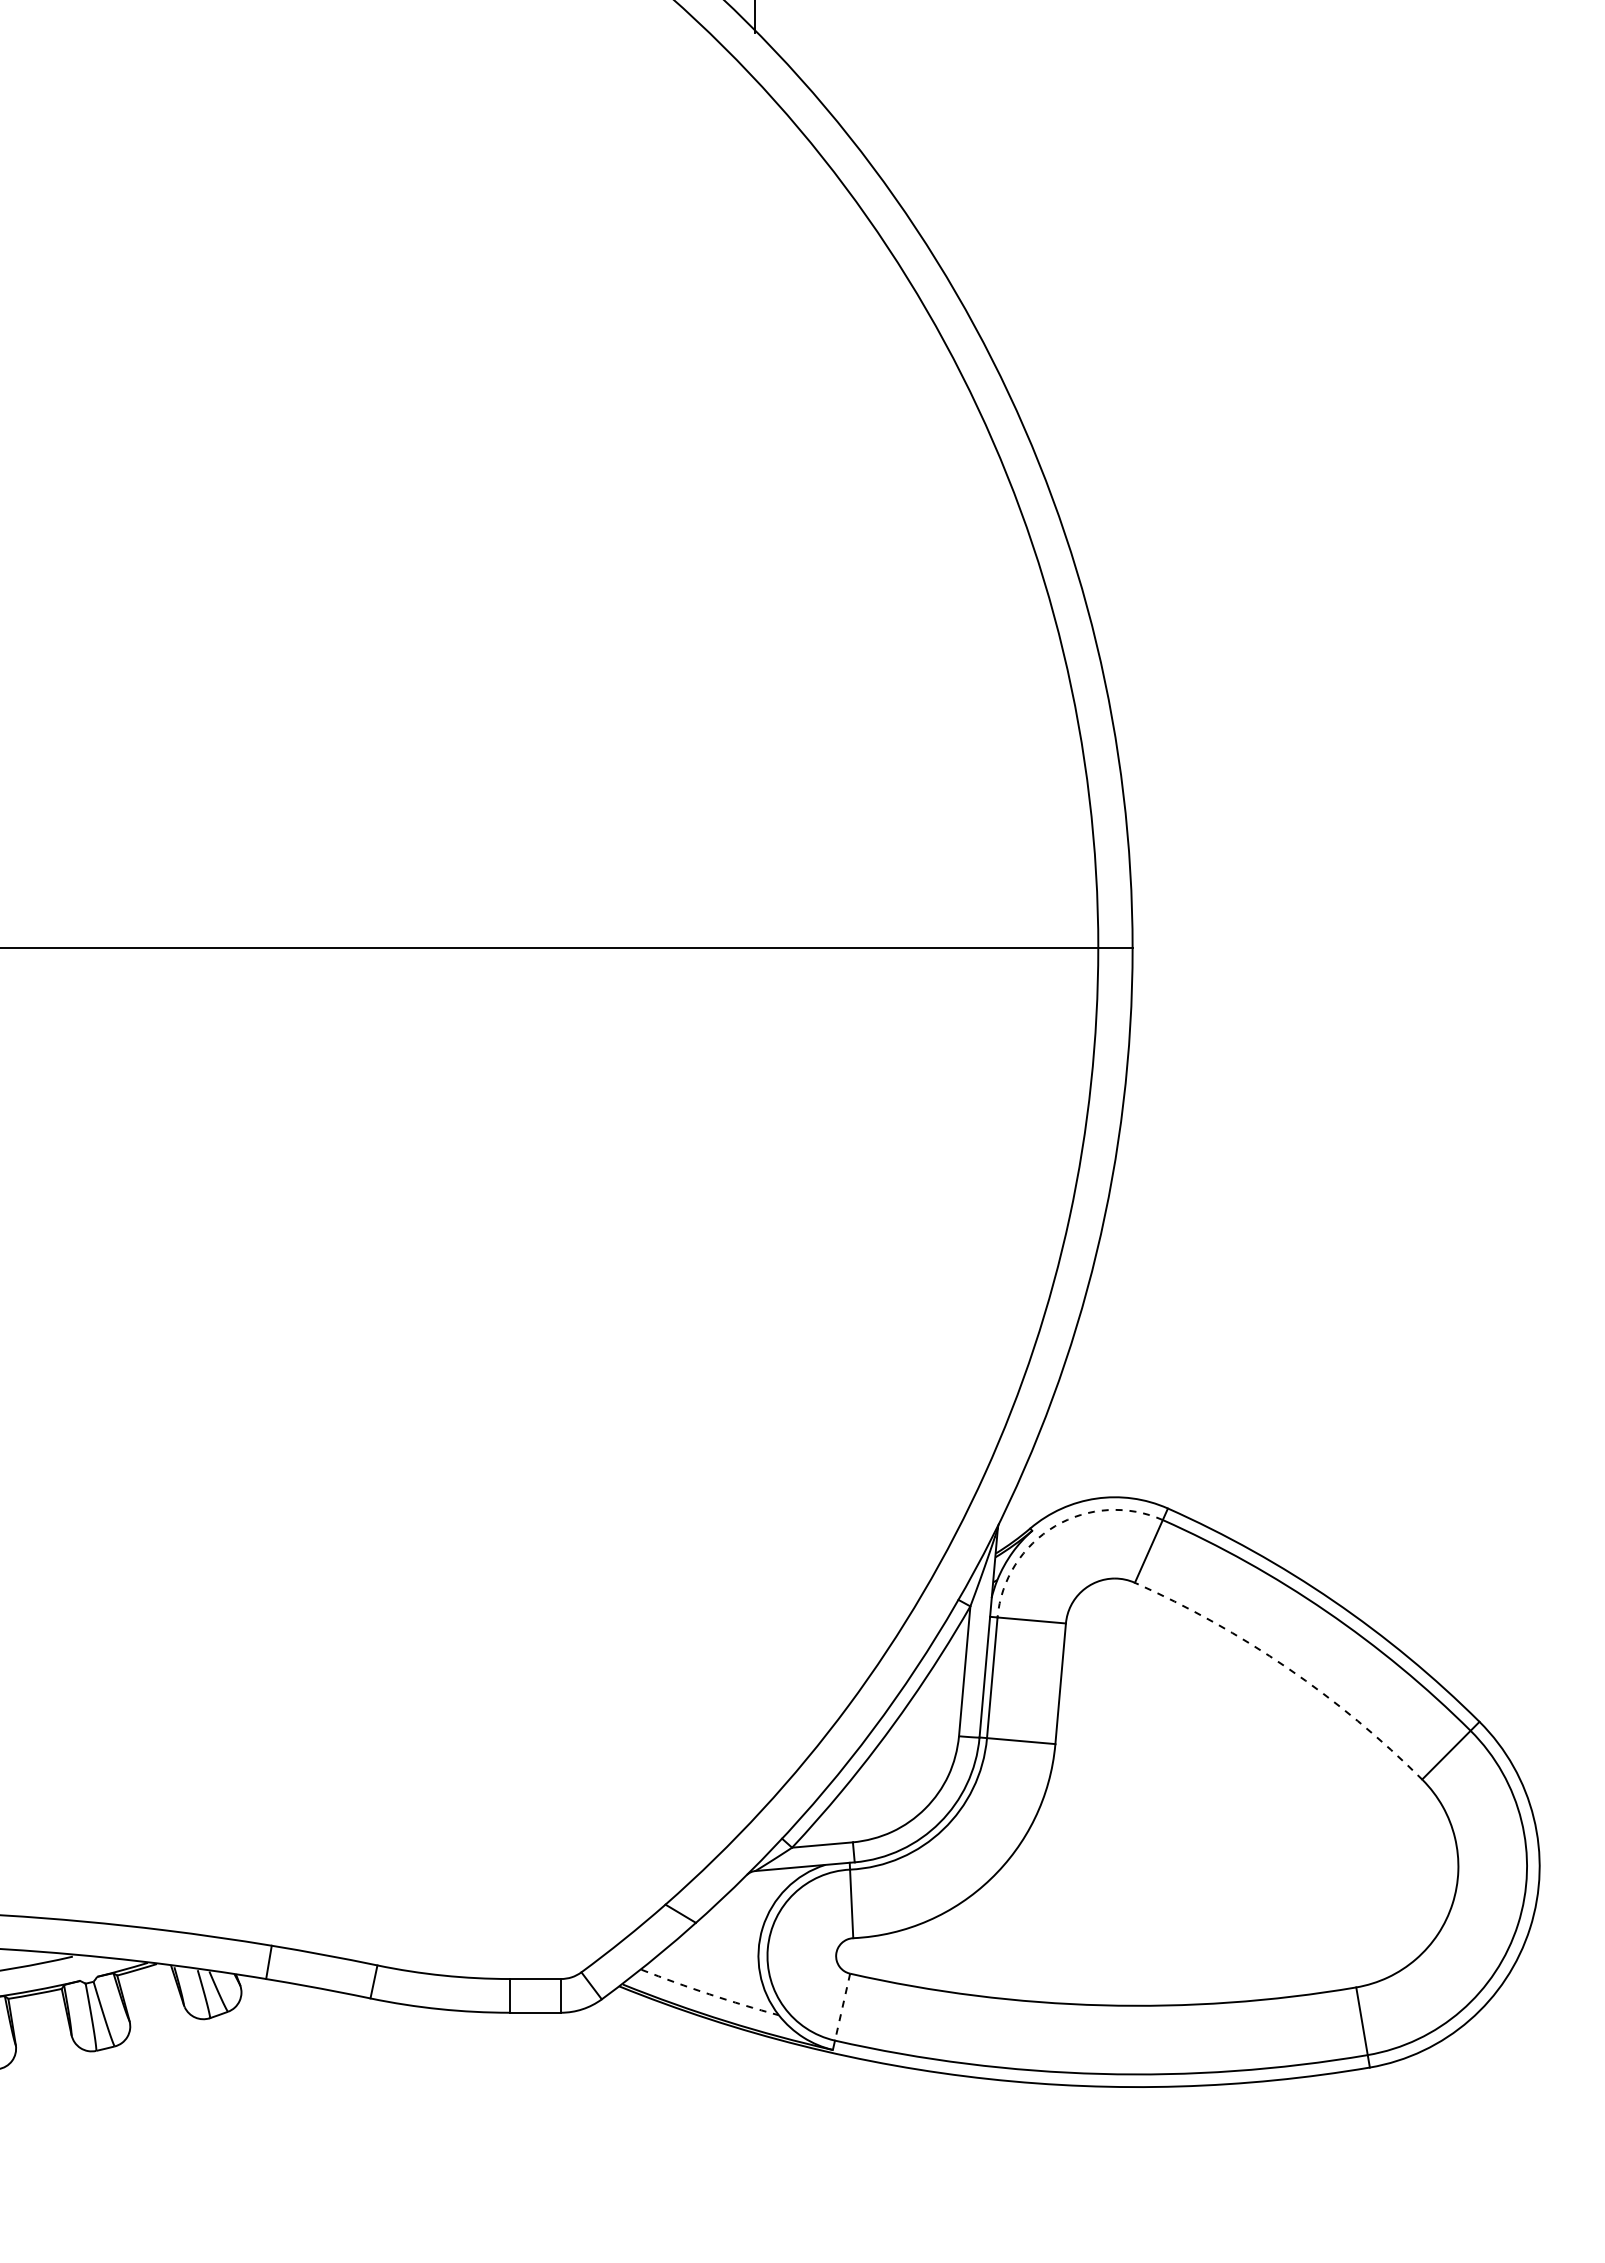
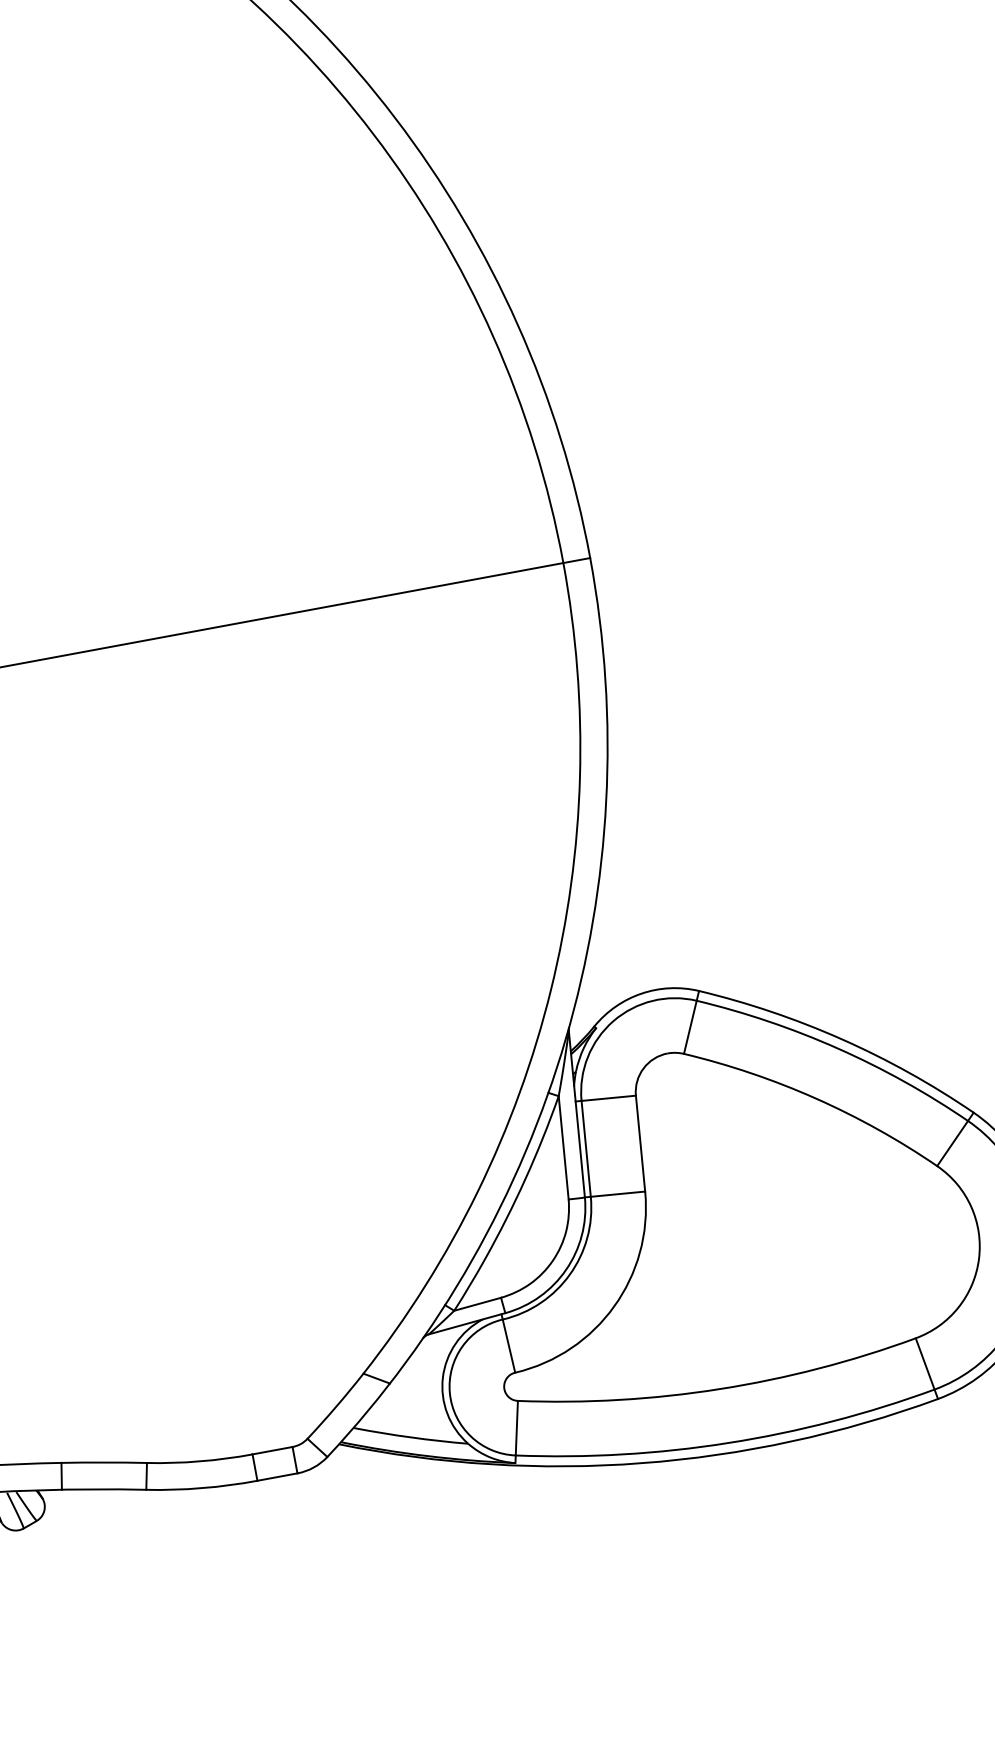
arc: (1055, 1526) -> (613, 1021), dashed -> solid
arc: (1287, 1668) -> (815, 1098), dashed -> solid
arc: (709, 1994) -> (410, 1437), dashed -> solid
line: (842, 2007) -> (516, 1428), dashed -> solid

